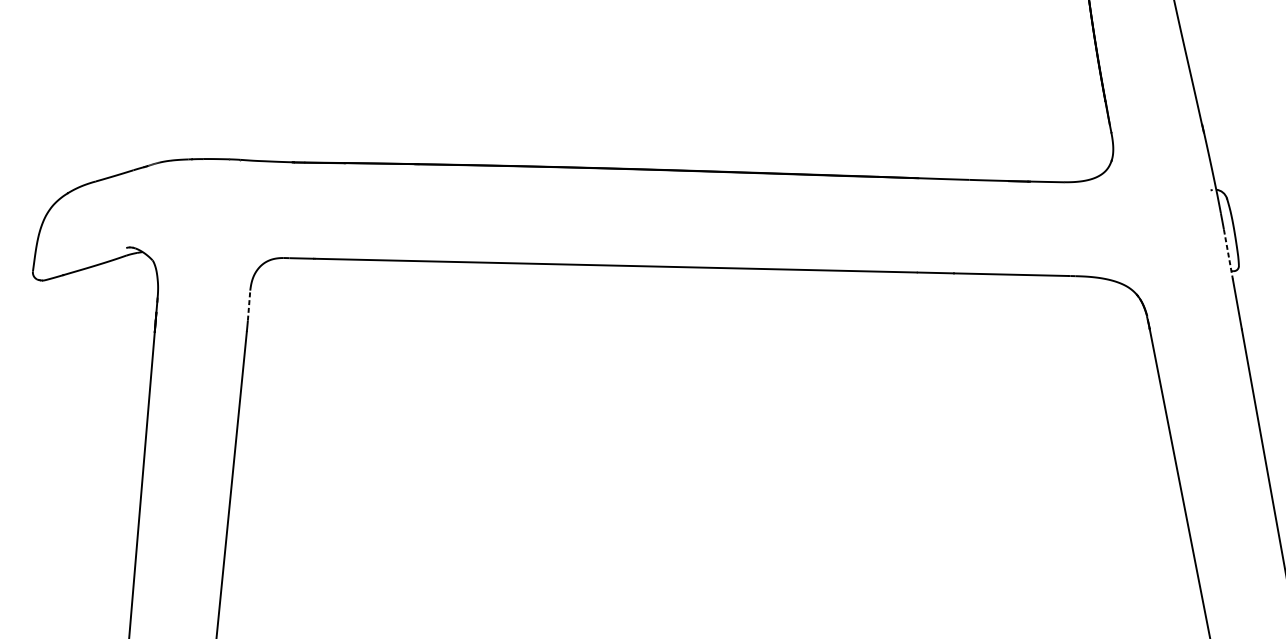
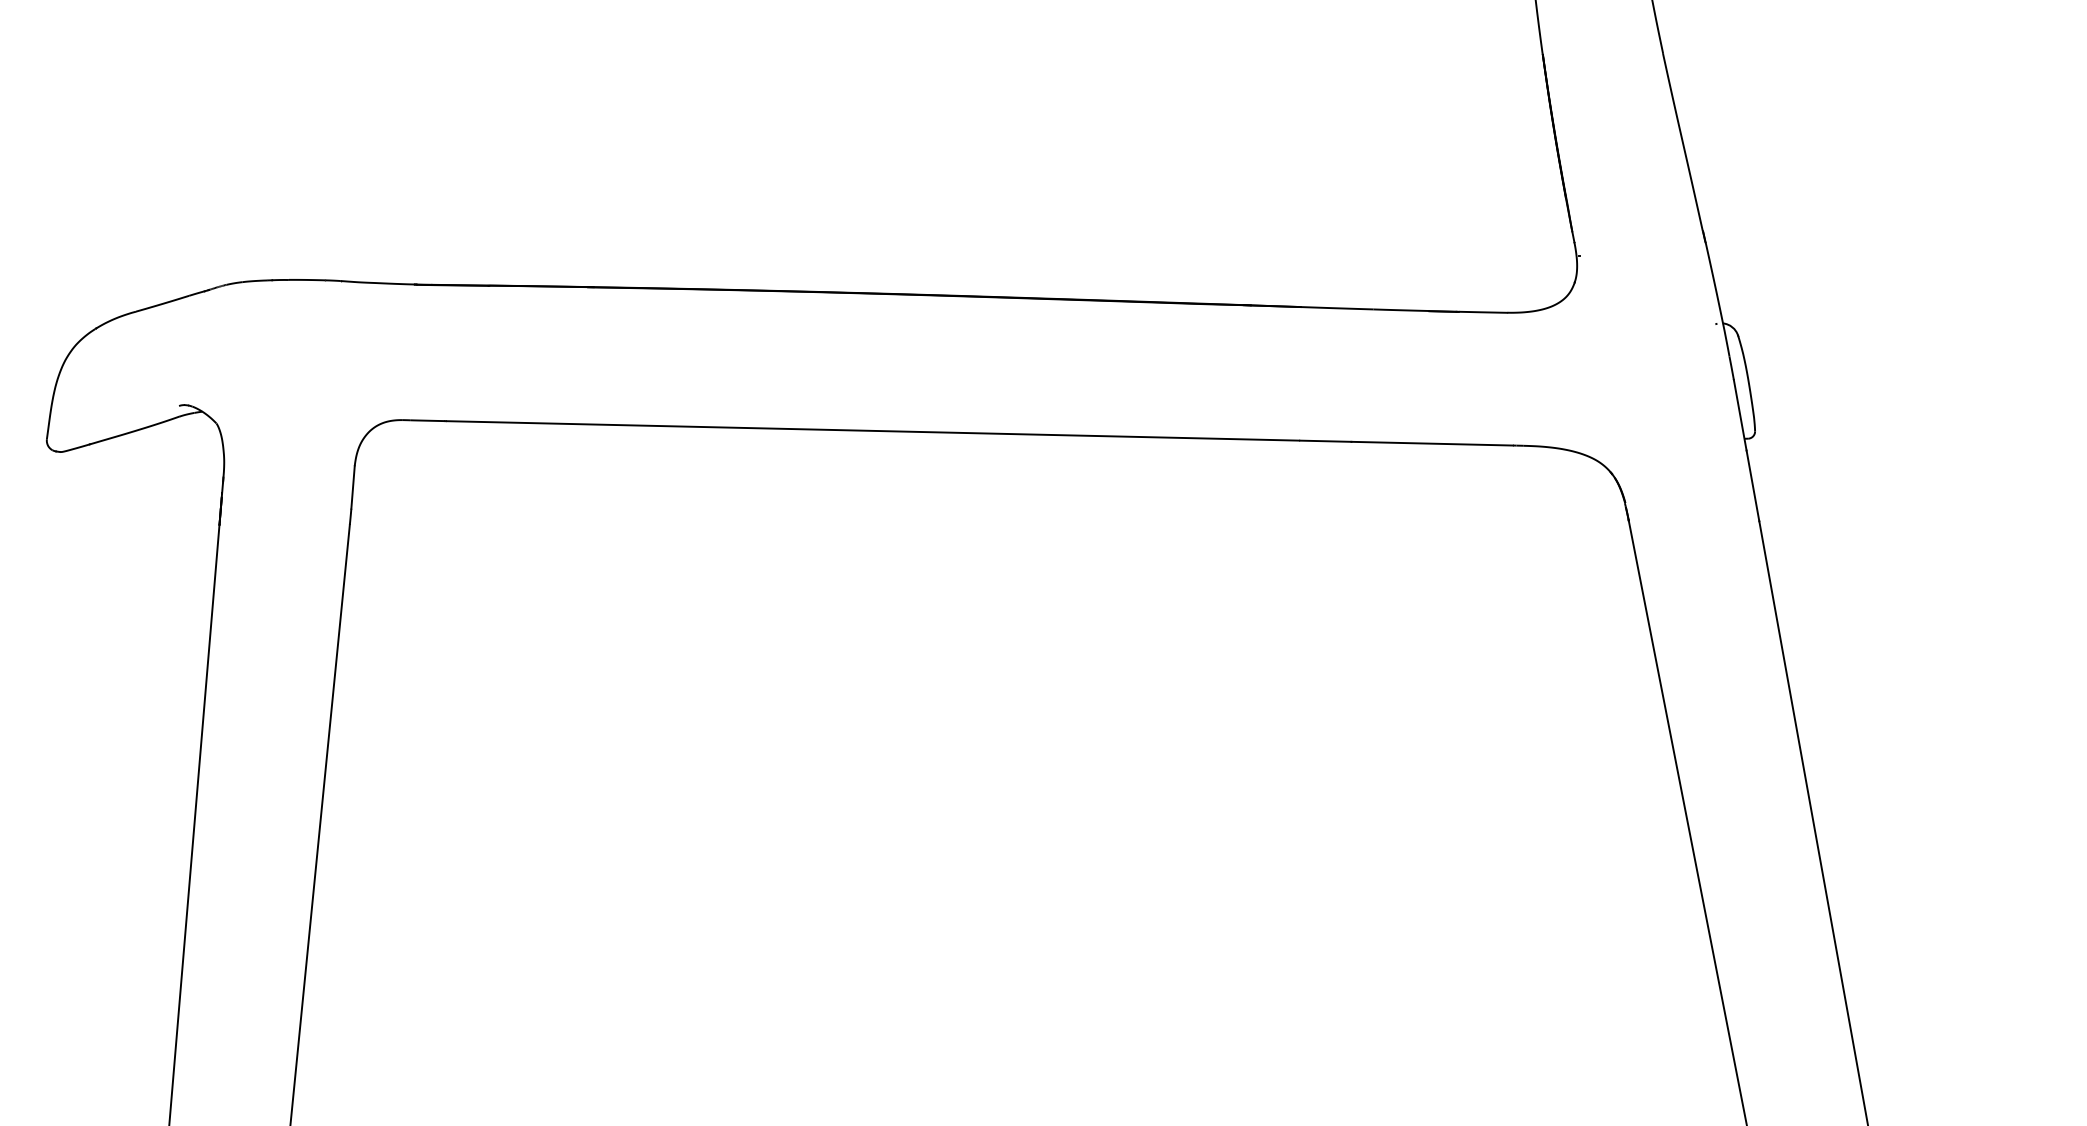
line: (1228, 254) -> (1740, 415), dashed -> solid
line: (249, 304) -> (353, 486), dashed -> solid

